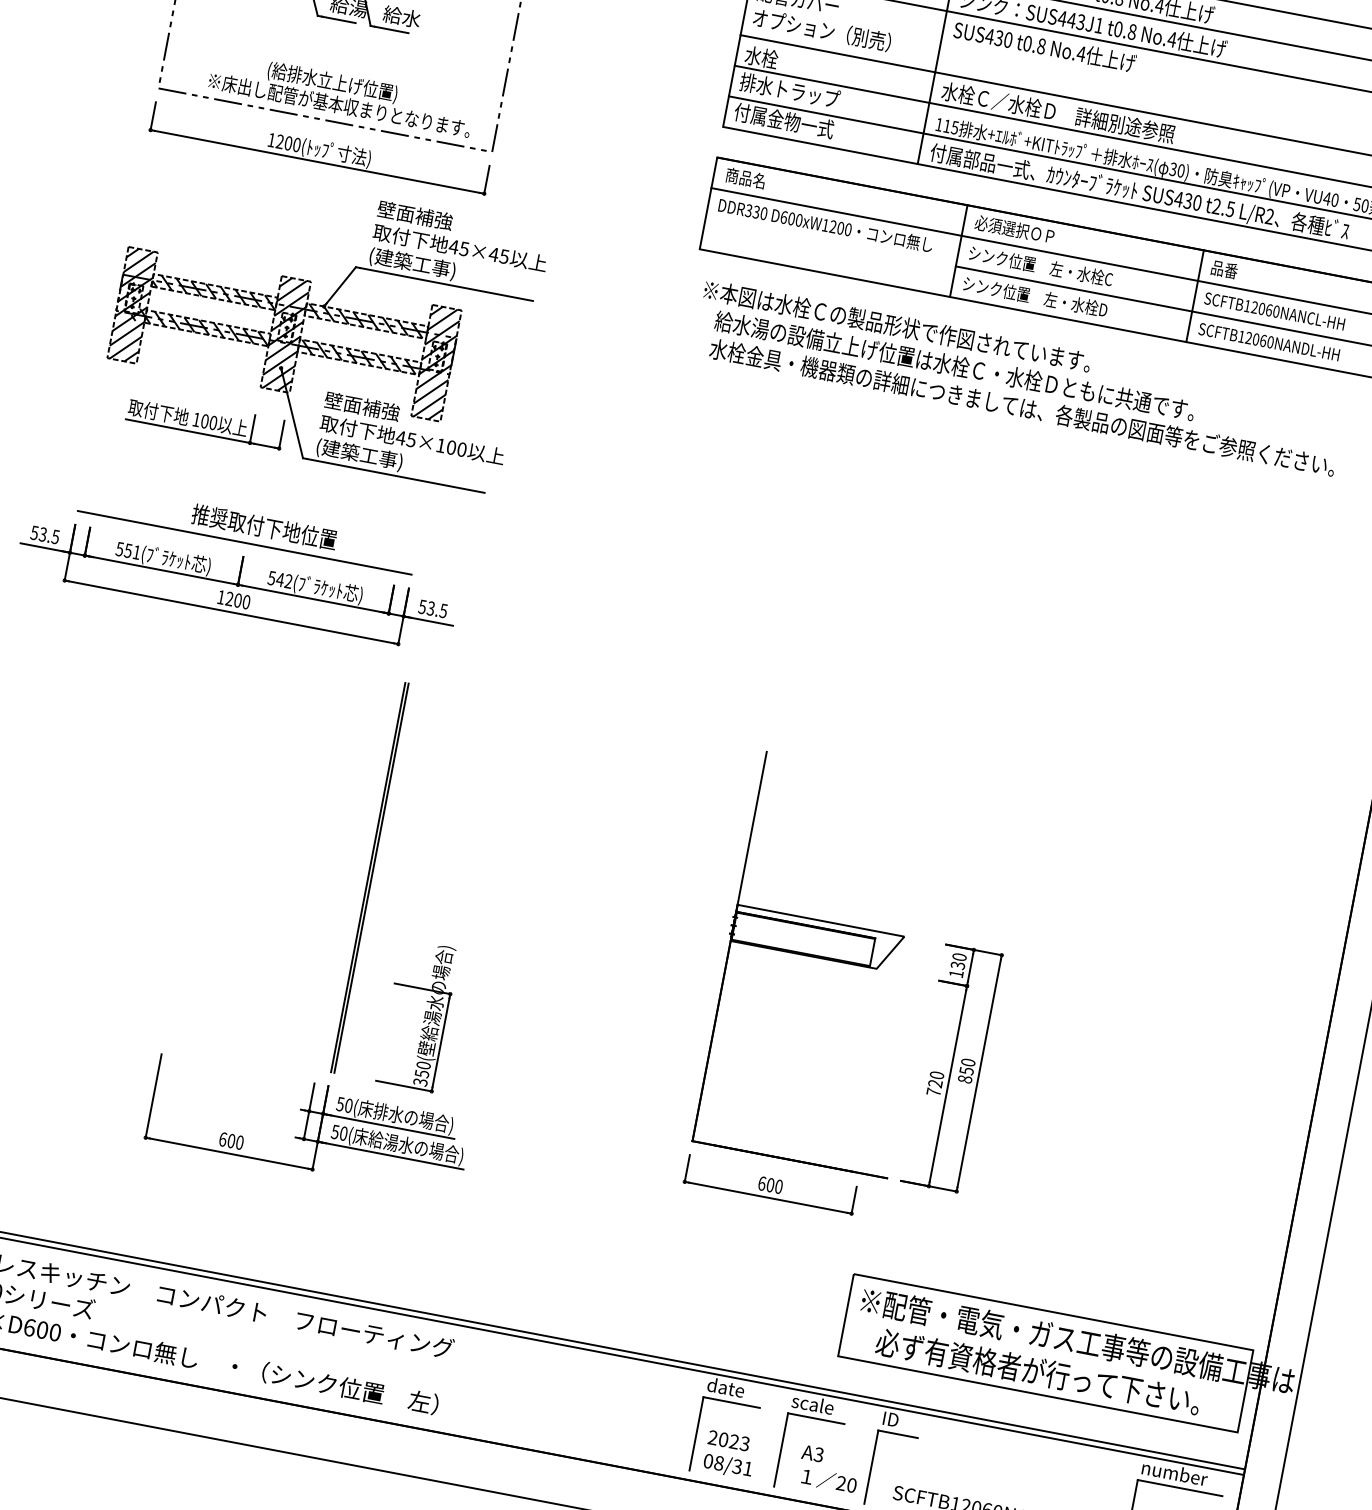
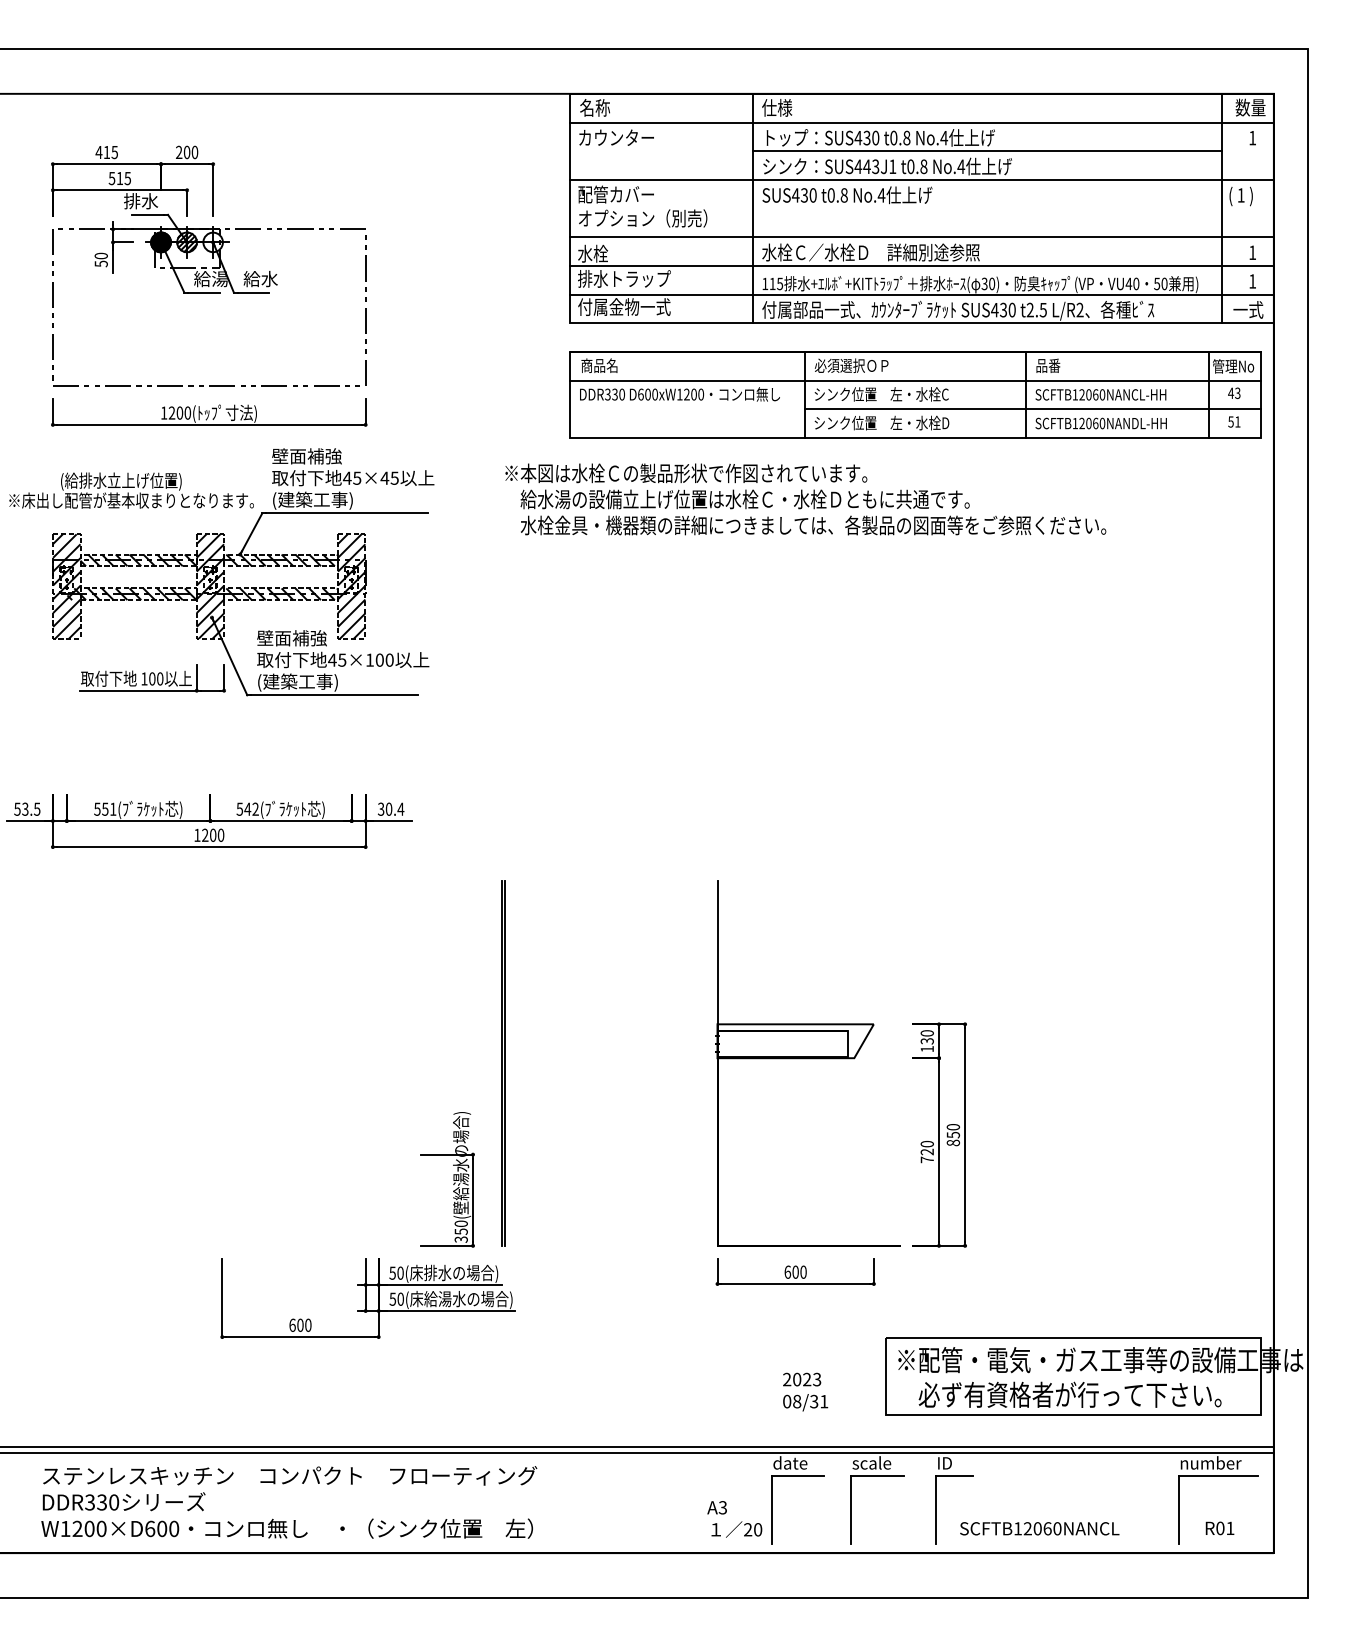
text: (341, 94) -> (131, 490), moved
text: (1019, 378) -> (805, 499), moved
part: (247, 528) -> (209, 768), removed
text: (433, 608) -> (391, 808), 53.5 -> 30.4
line: (369, 877) -> (502, 1063), moved
text: (730, 1454) -> (805, 1391), moved
text: (828, 1469) -> (734, 1519), moved

